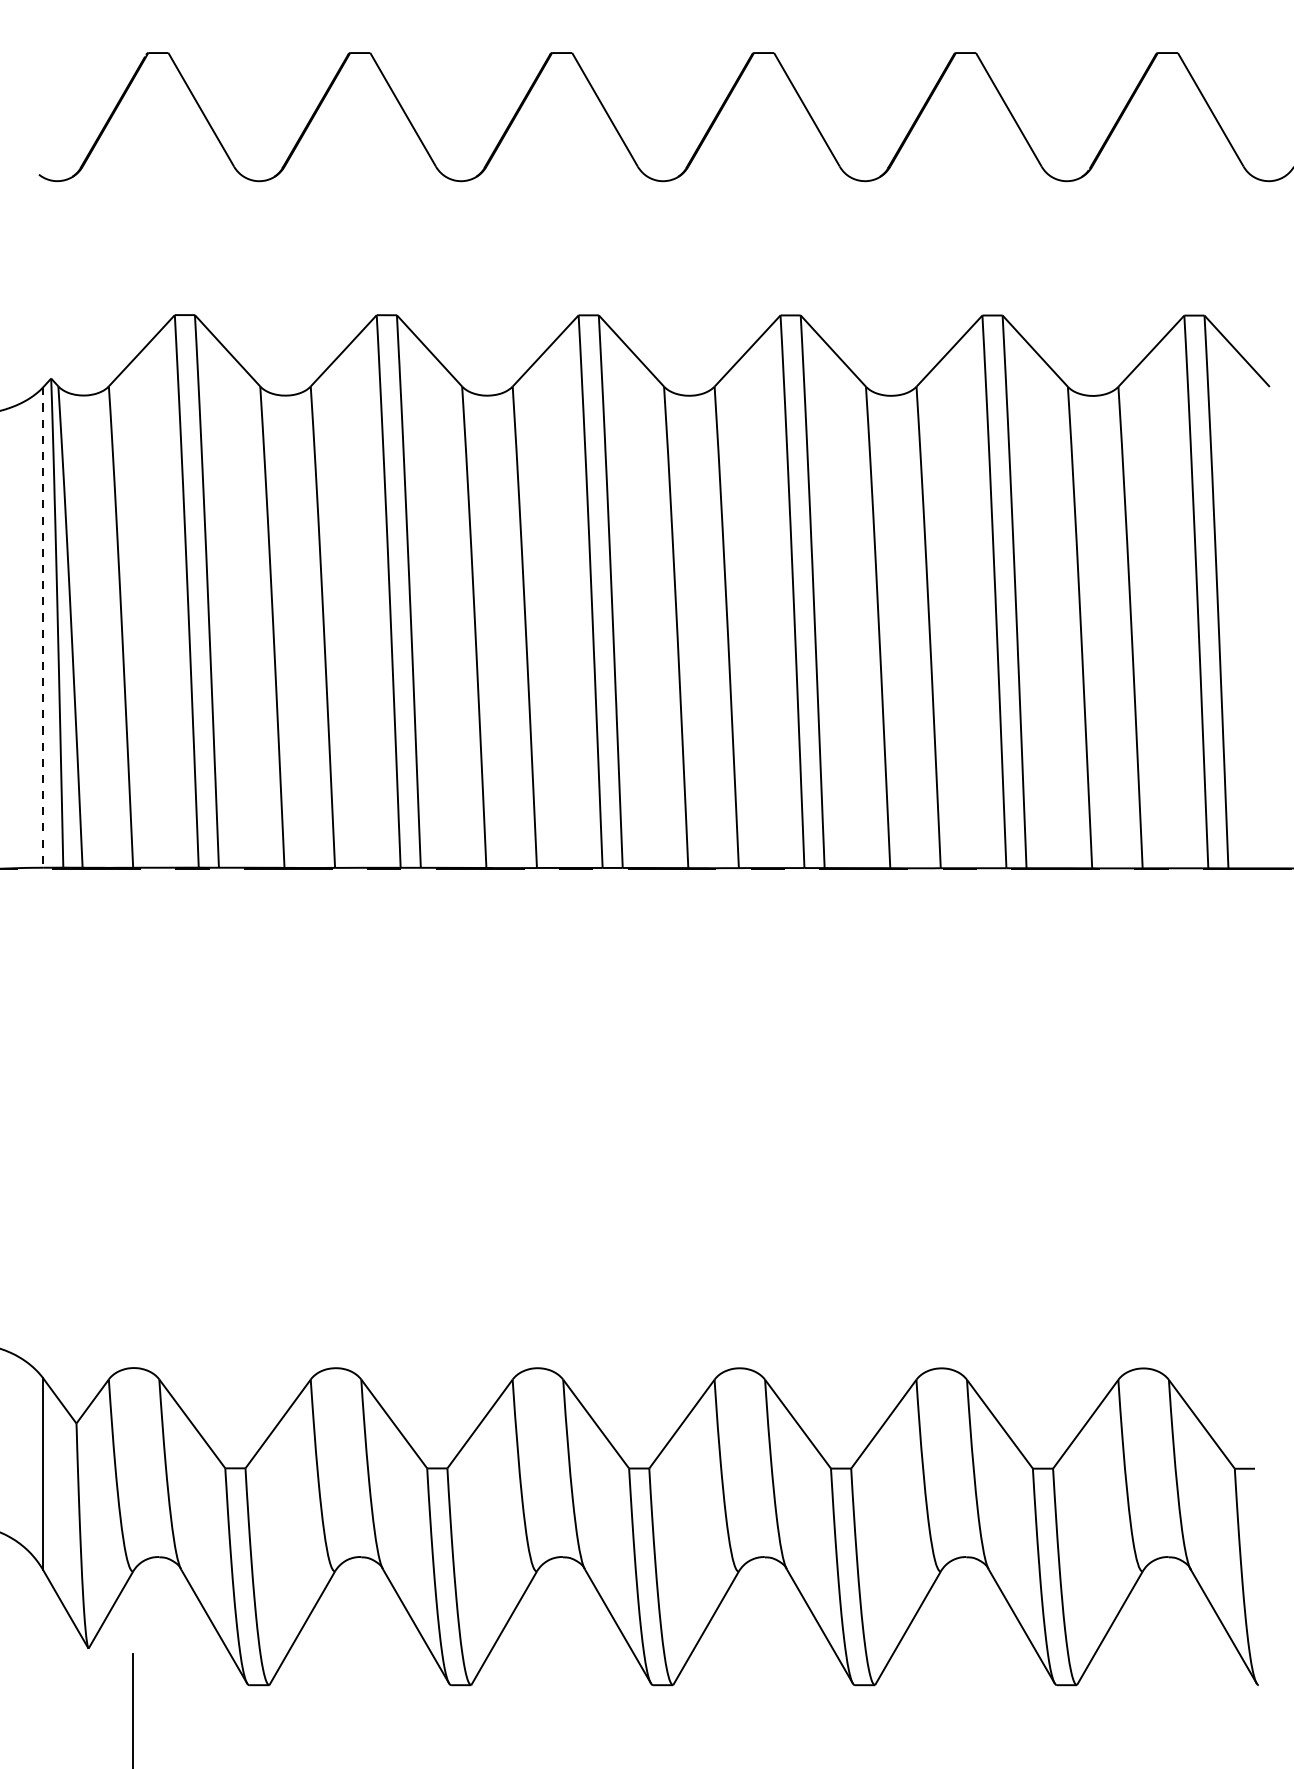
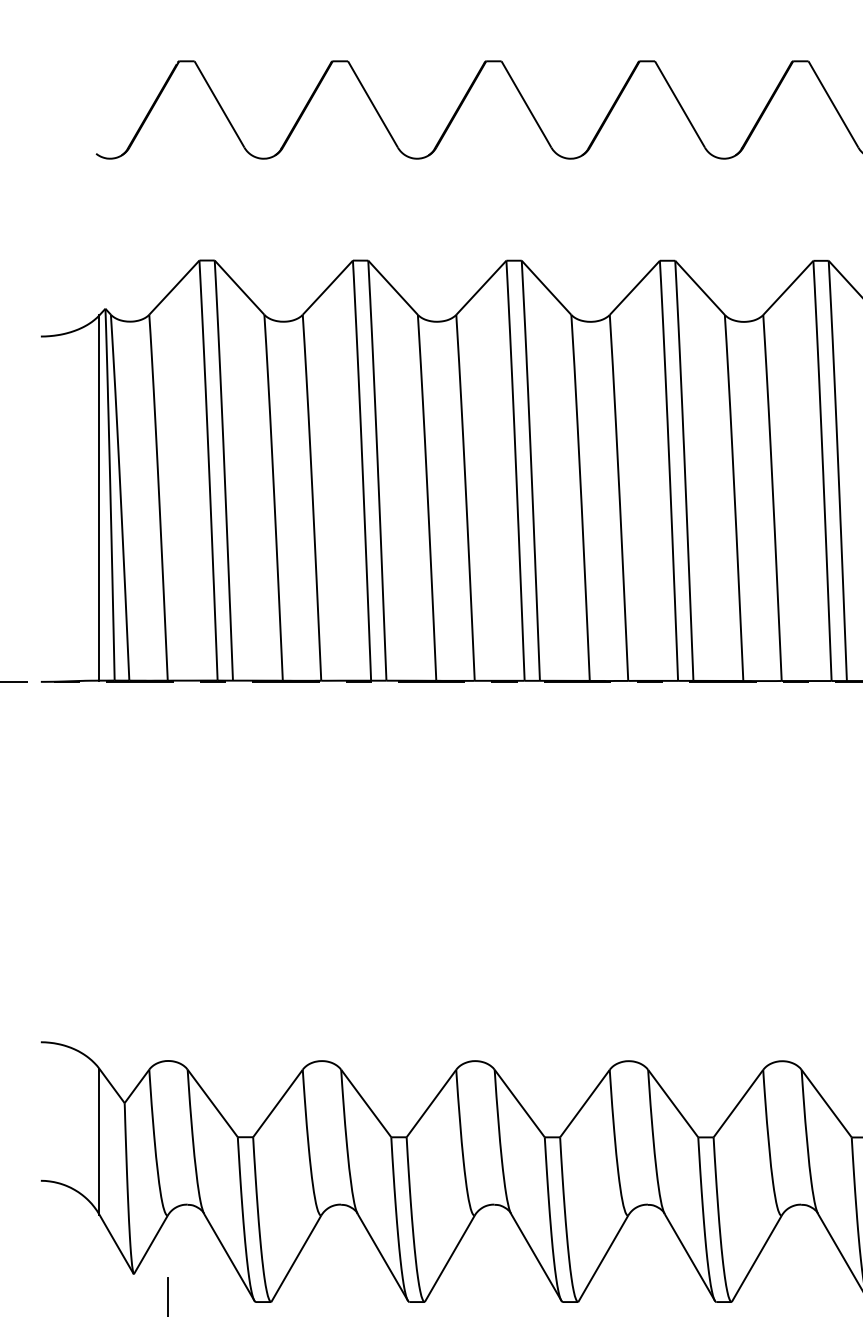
line: (43, 628) -> (99, 498), dashed -> solid

